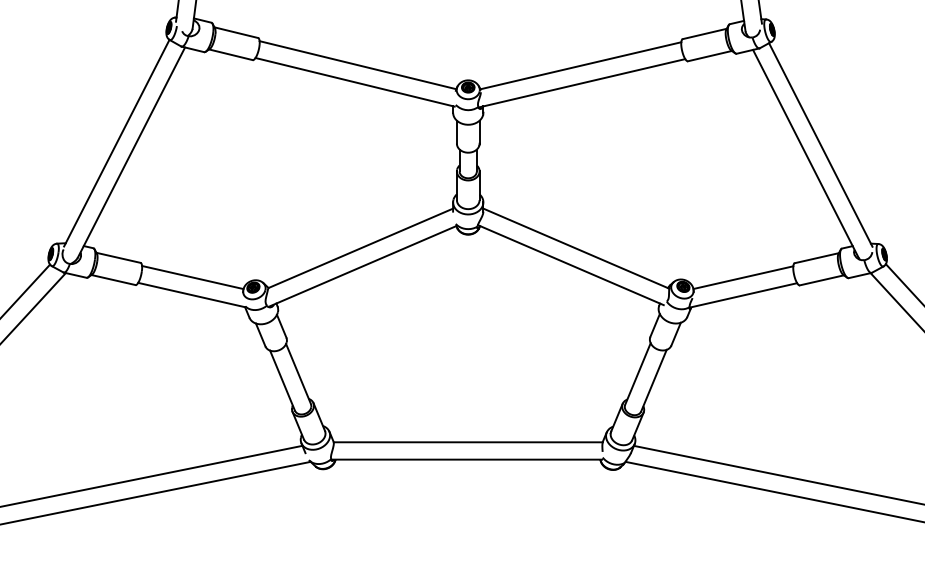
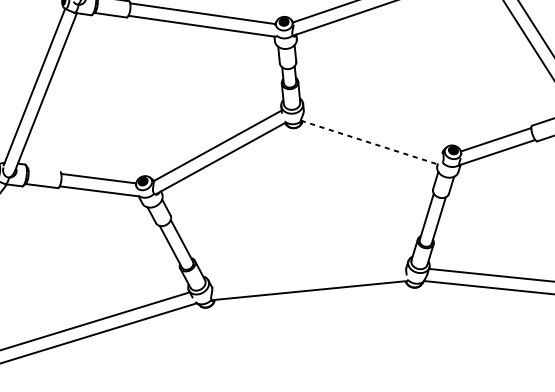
line: (576, 248) -> (373, 130), removed
line: (118, 257) -> (43, 169), removed
line: (571, 265) -> (371, 143), solid -> dashed
line: (467, 442) -> (308, 278), removed

